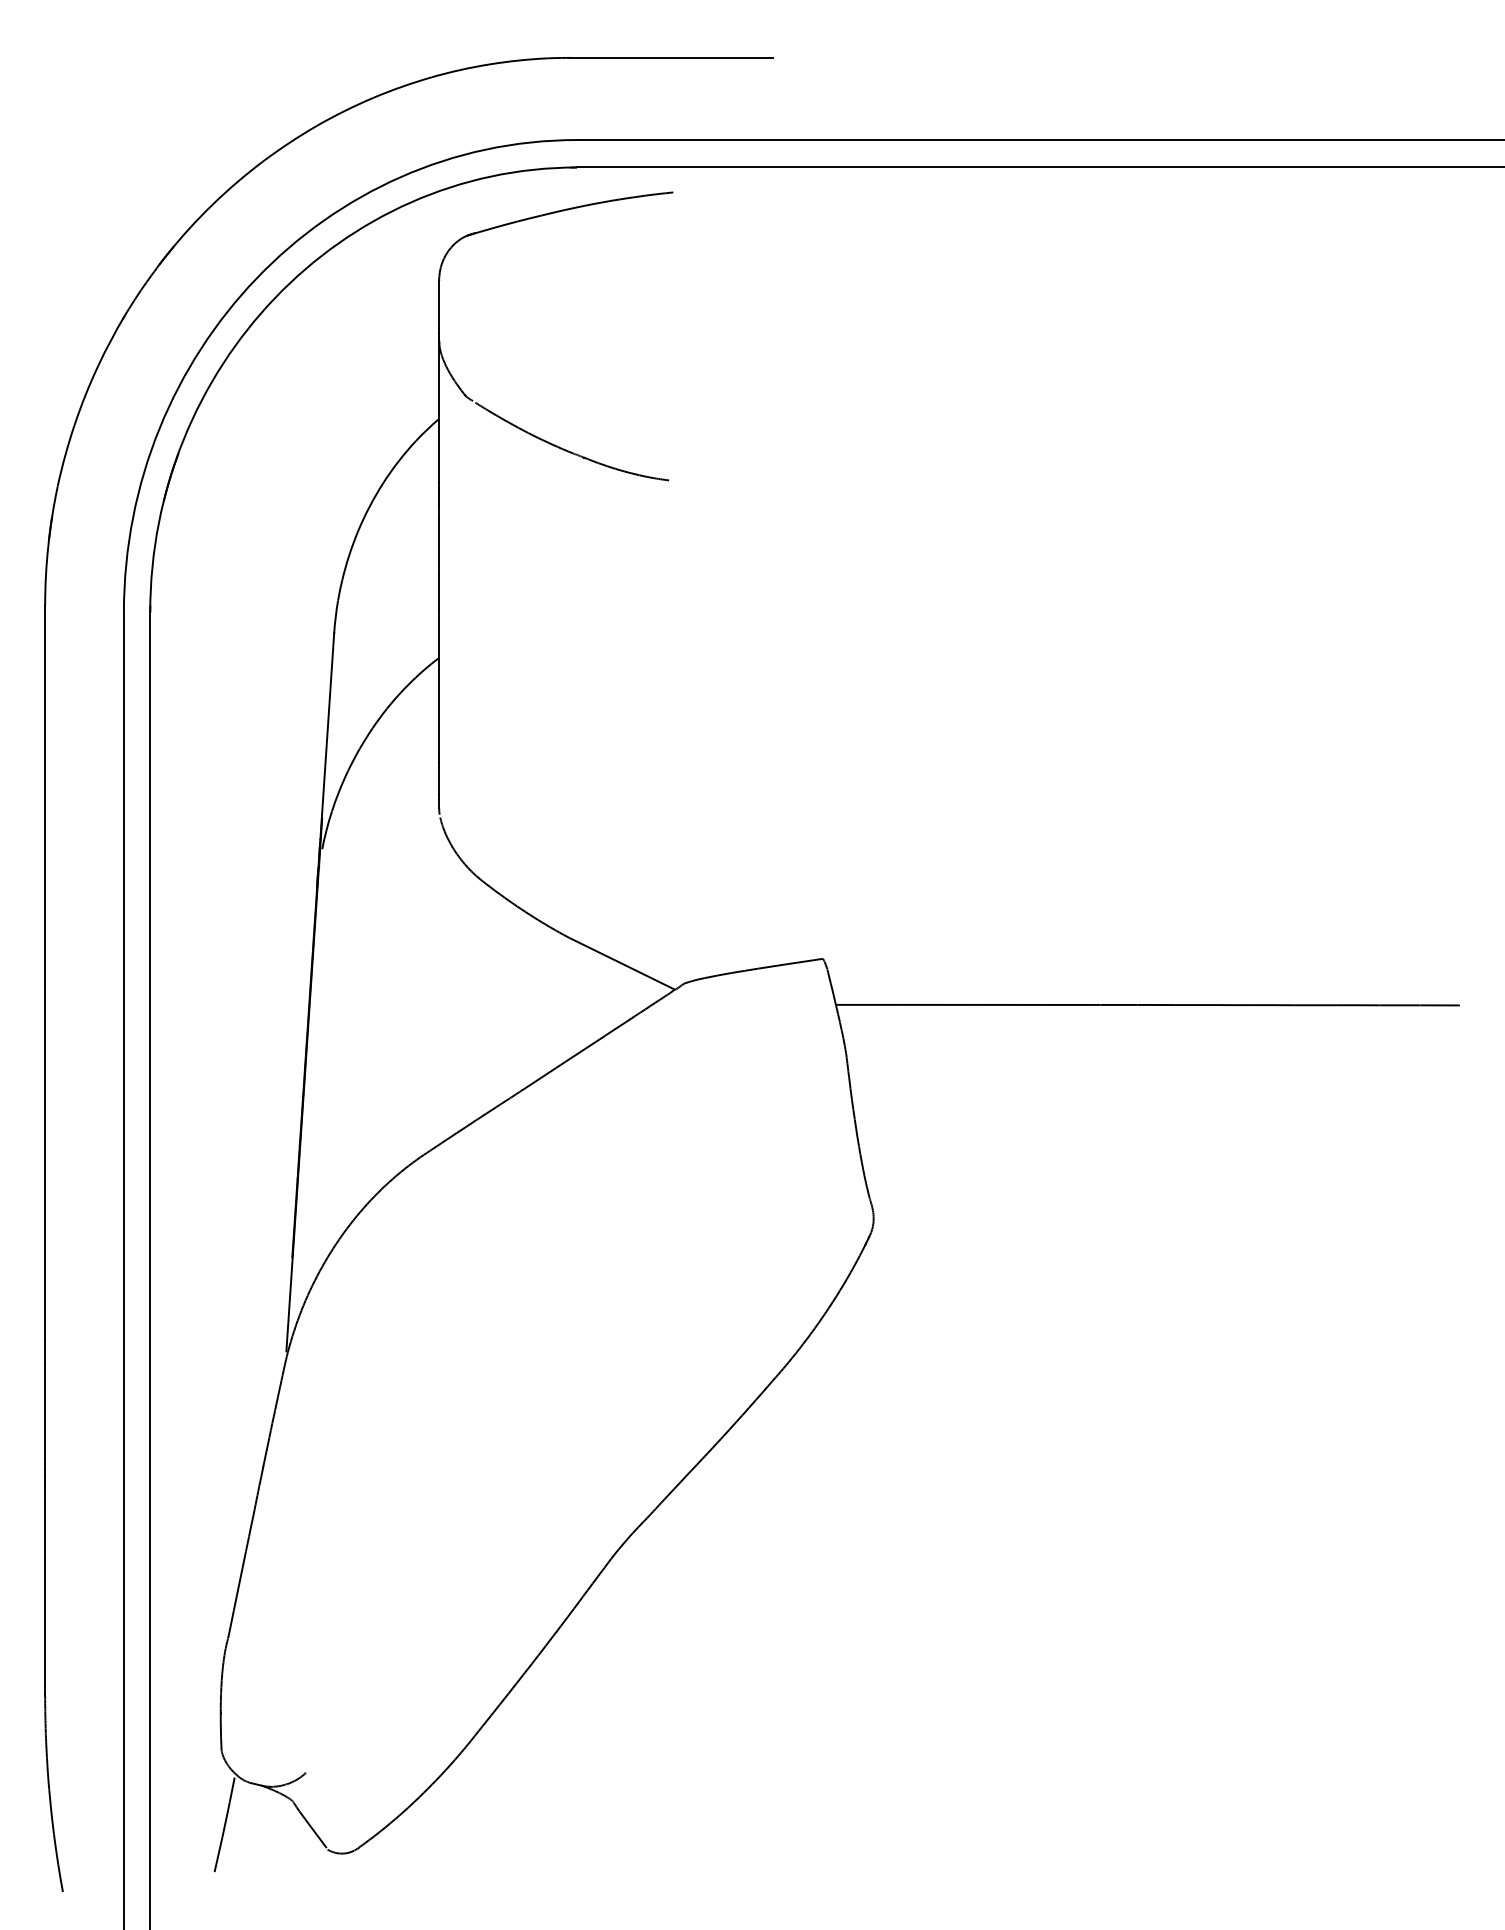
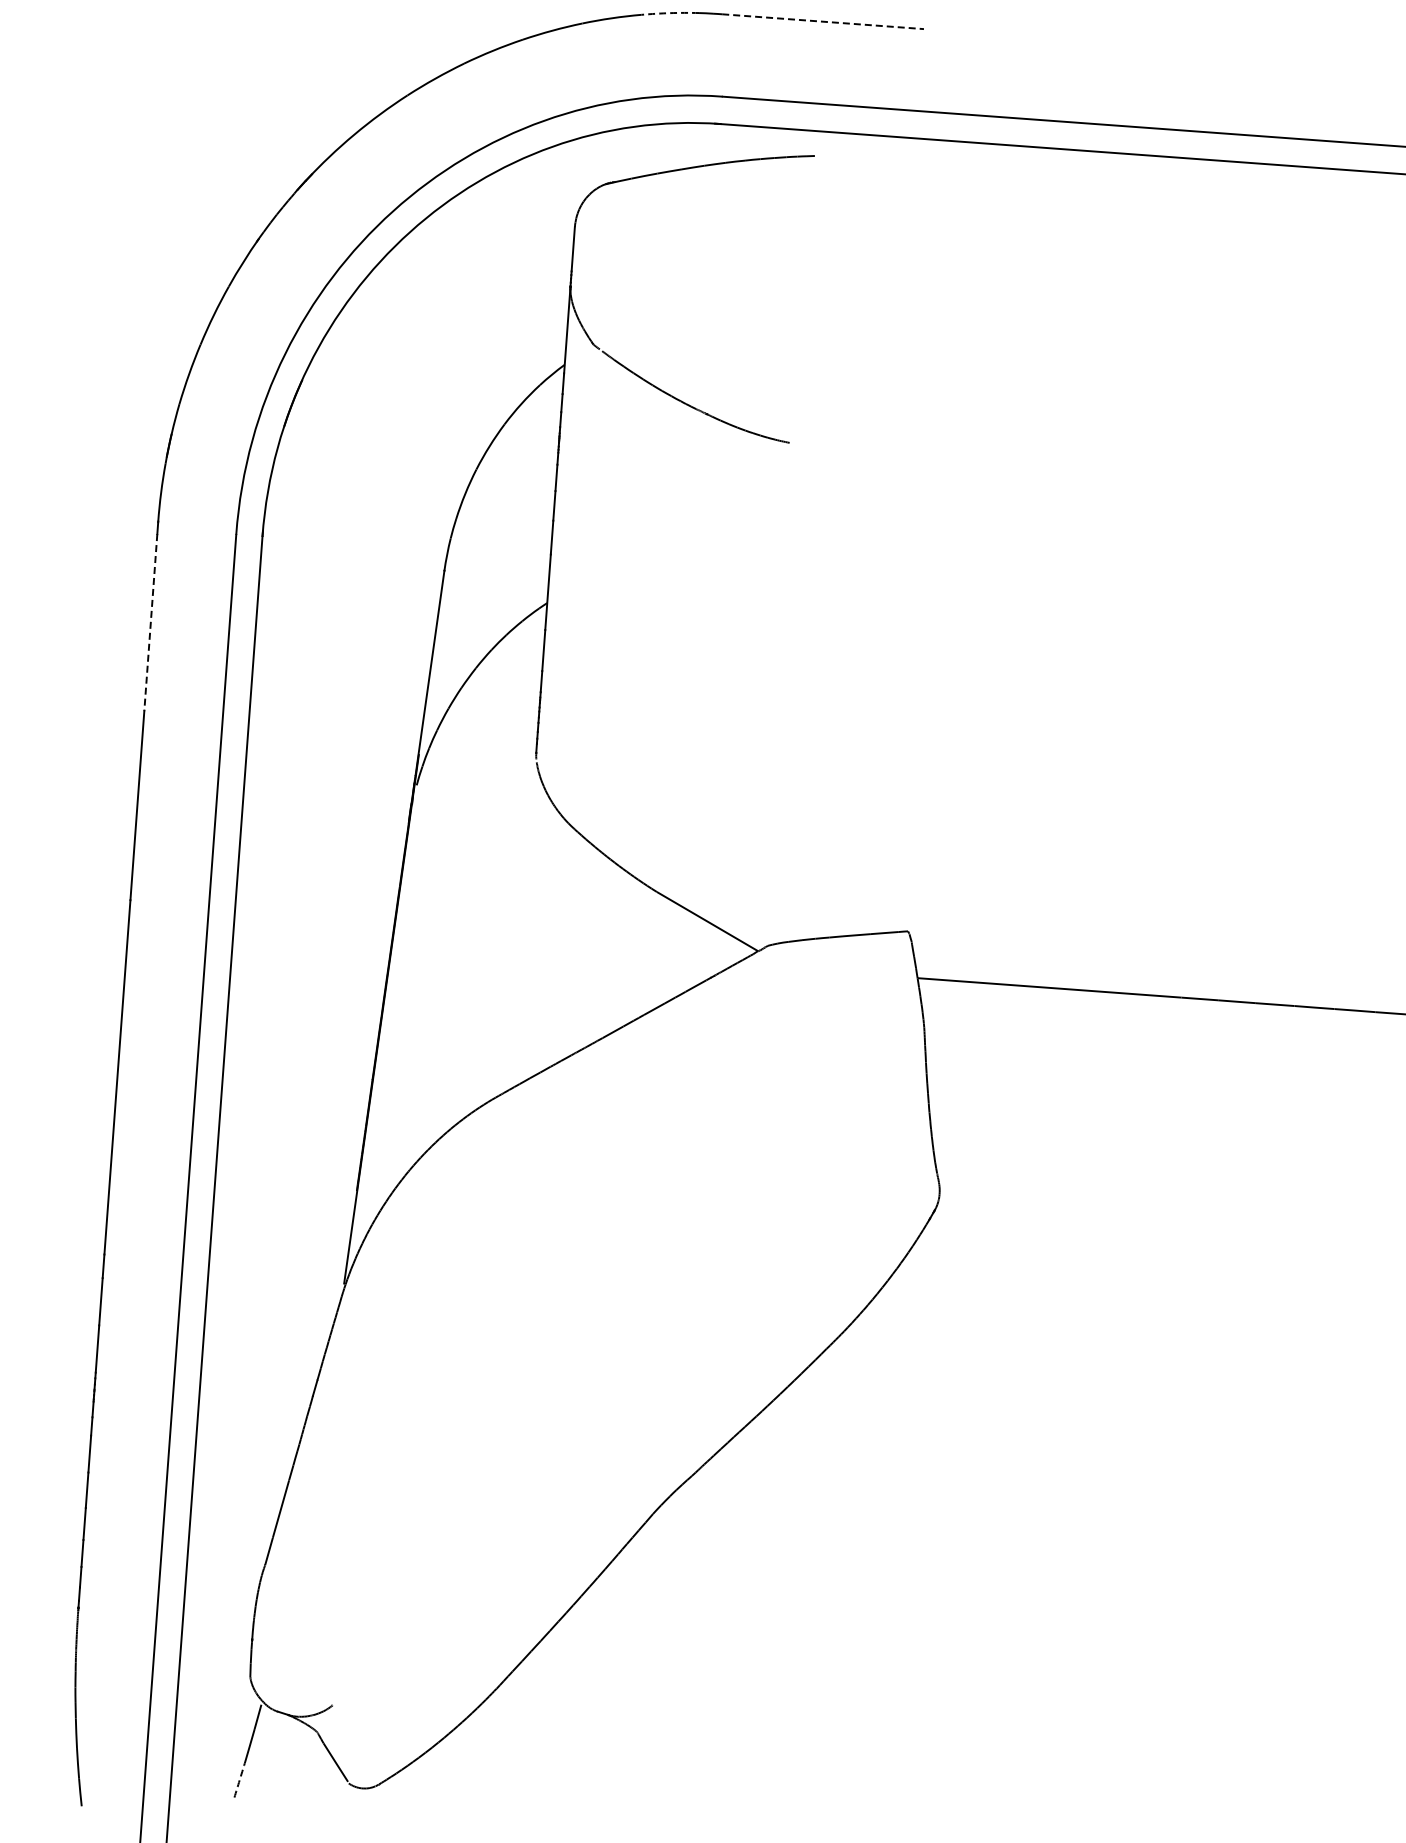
line: (672, 57) -> (824, 21), solid -> dashed
arc: (518, 60) -> (670, 13), solid -> dashed
line: (45, 706) -> (151, 622), solid -> dashed
arc: (218, 1854) -> (239, 1780), solid -> dashed

